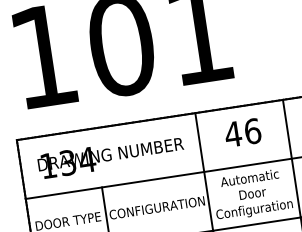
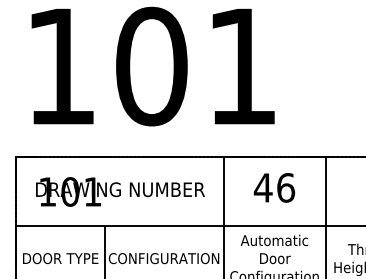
text: (77, 161) -> (81, 191), 134 -> 101

